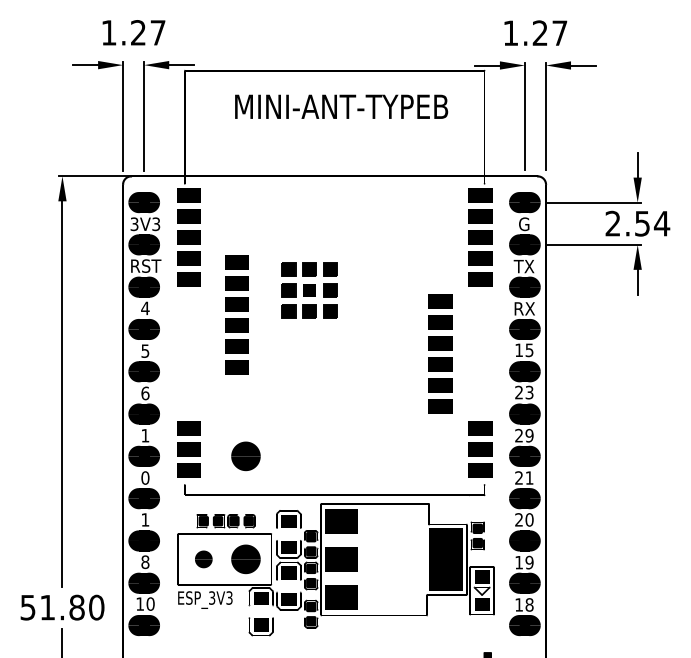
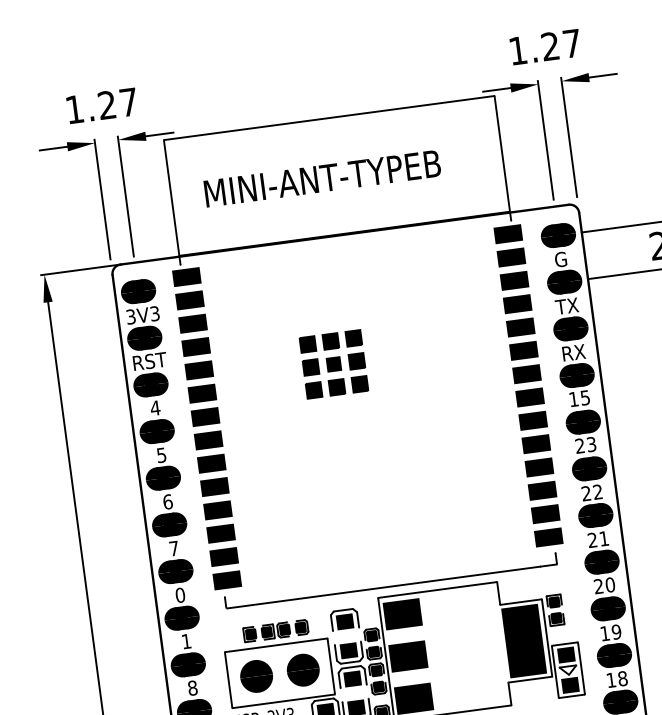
text: (341, 106) -> (322, 178), moved
part: (236, 314) -> (209, 451), moved
part: (440, 353) -> (531, 408), moved
text: (145, 435) -> (174, 548), 1 -> 7
text: (529, 435) -> (597, 491), 29 -> 22
part: (245, 456) -> (287, 556), removed
part: (203, 559) -> (256, 676), size x1.67

